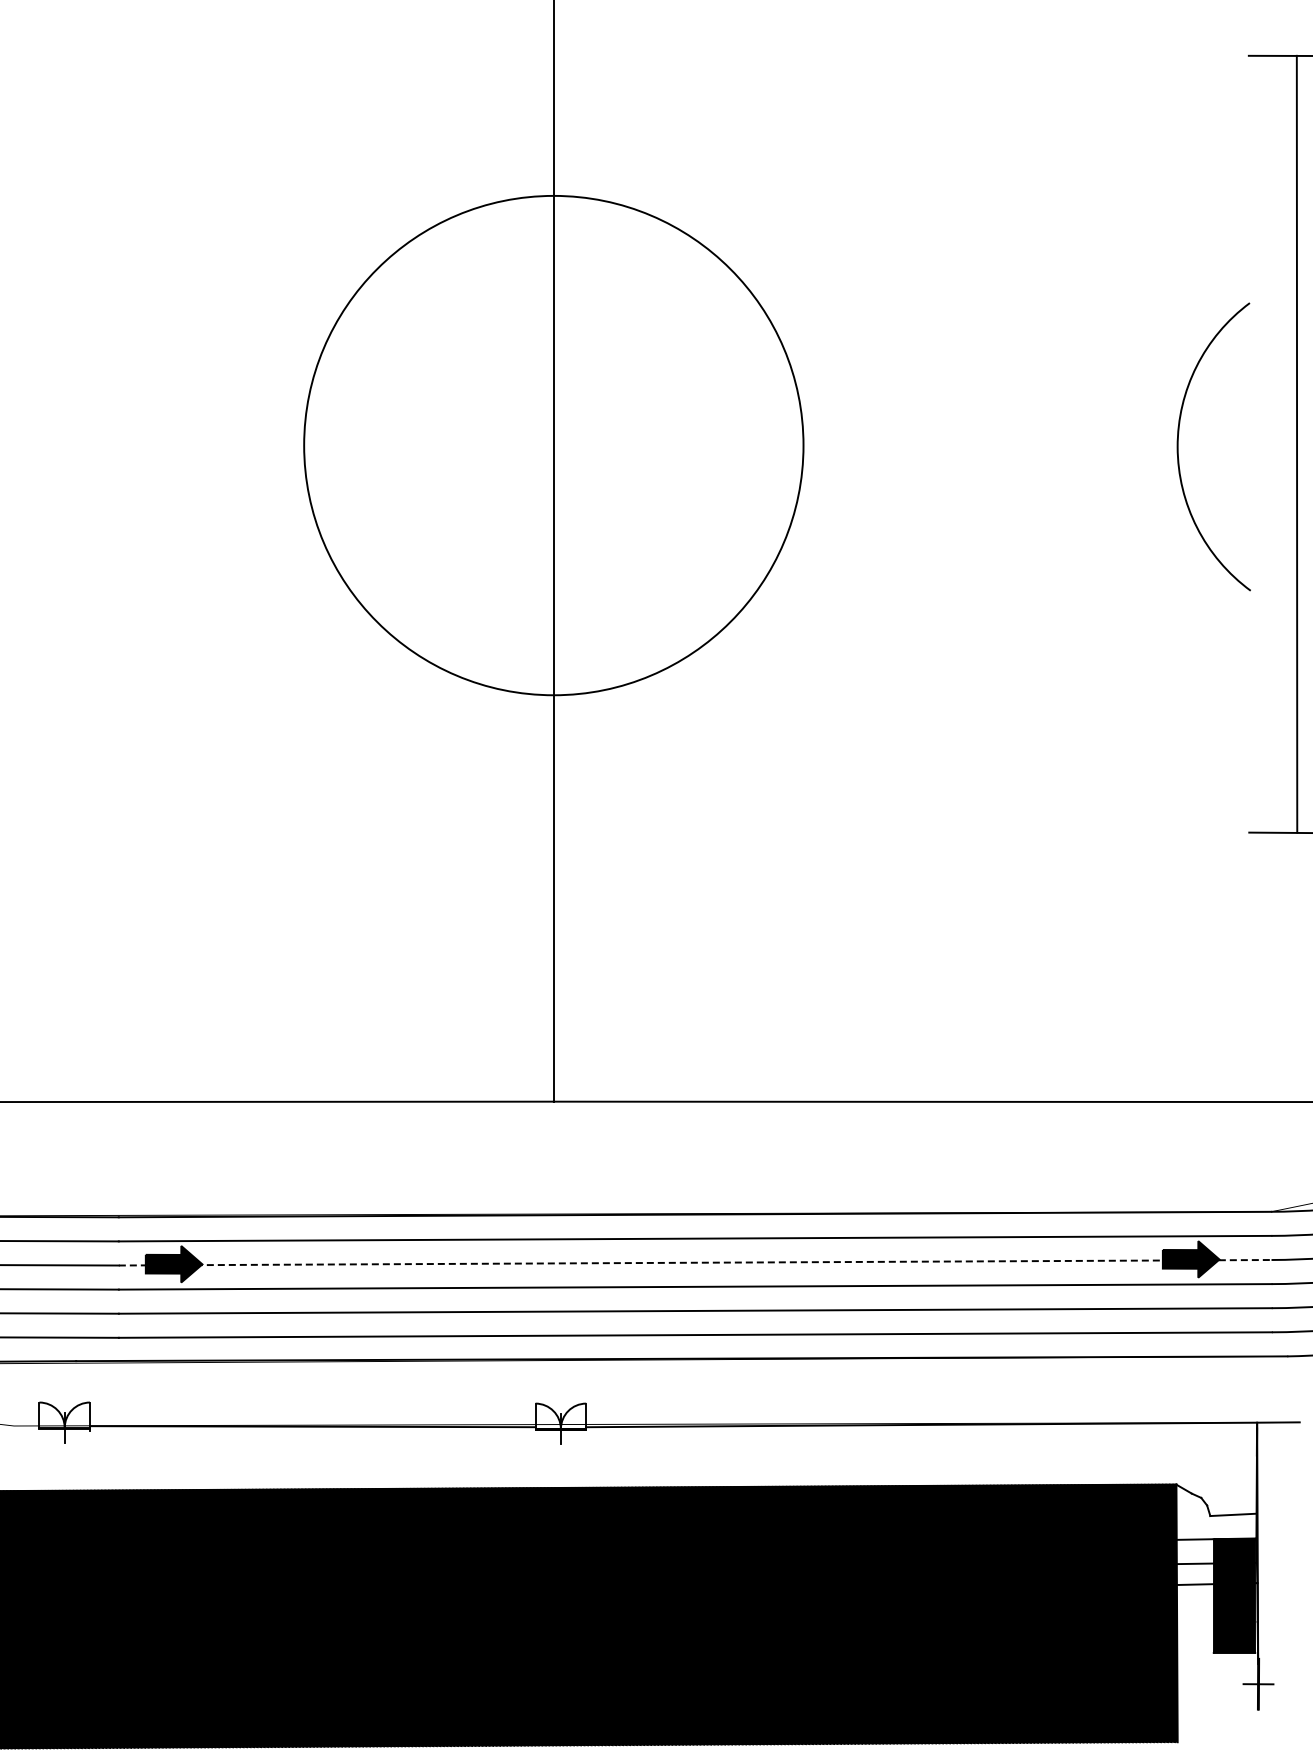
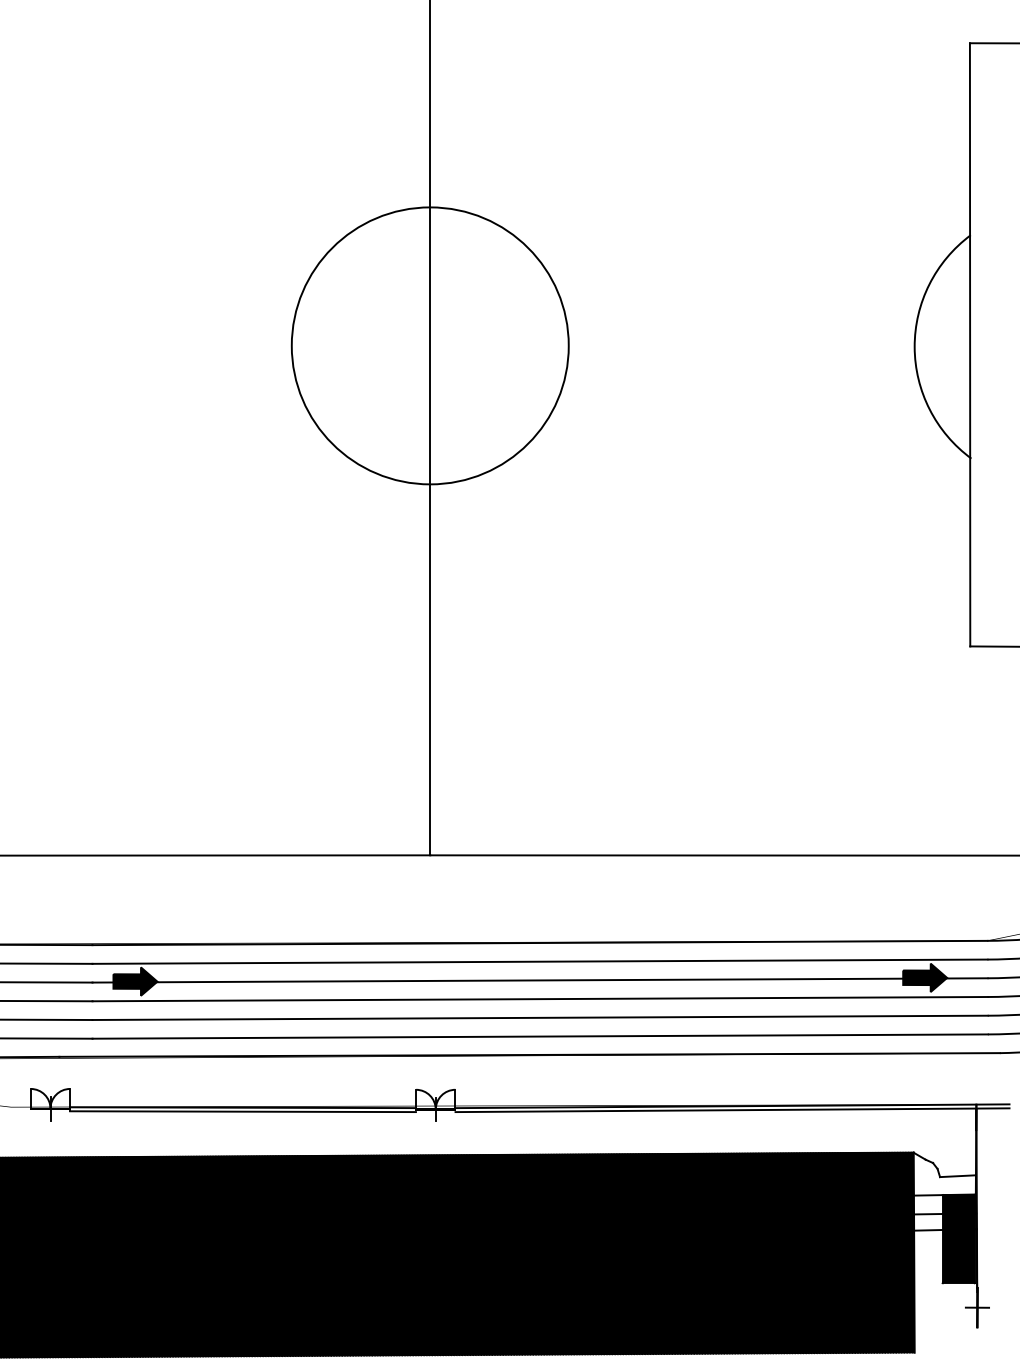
line: (1296, 443) -> (969, 344), moved
circle: (553, 445) -> (430, 345), size x0.71
line: (695, 1262) -> (540, 980), dashed -> solid
line: (942, 1429) -> (732, 1109), added
line: (312, 1431) -> (242, 1111), added

